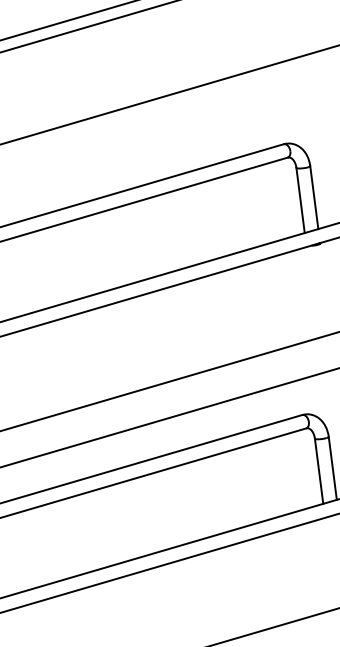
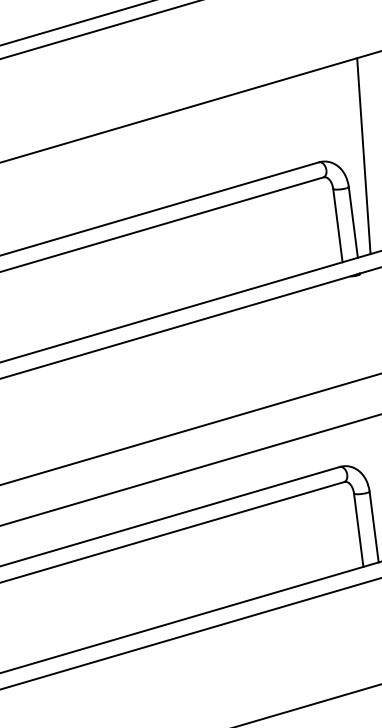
line: (323, 139) -> (363, 156), added

